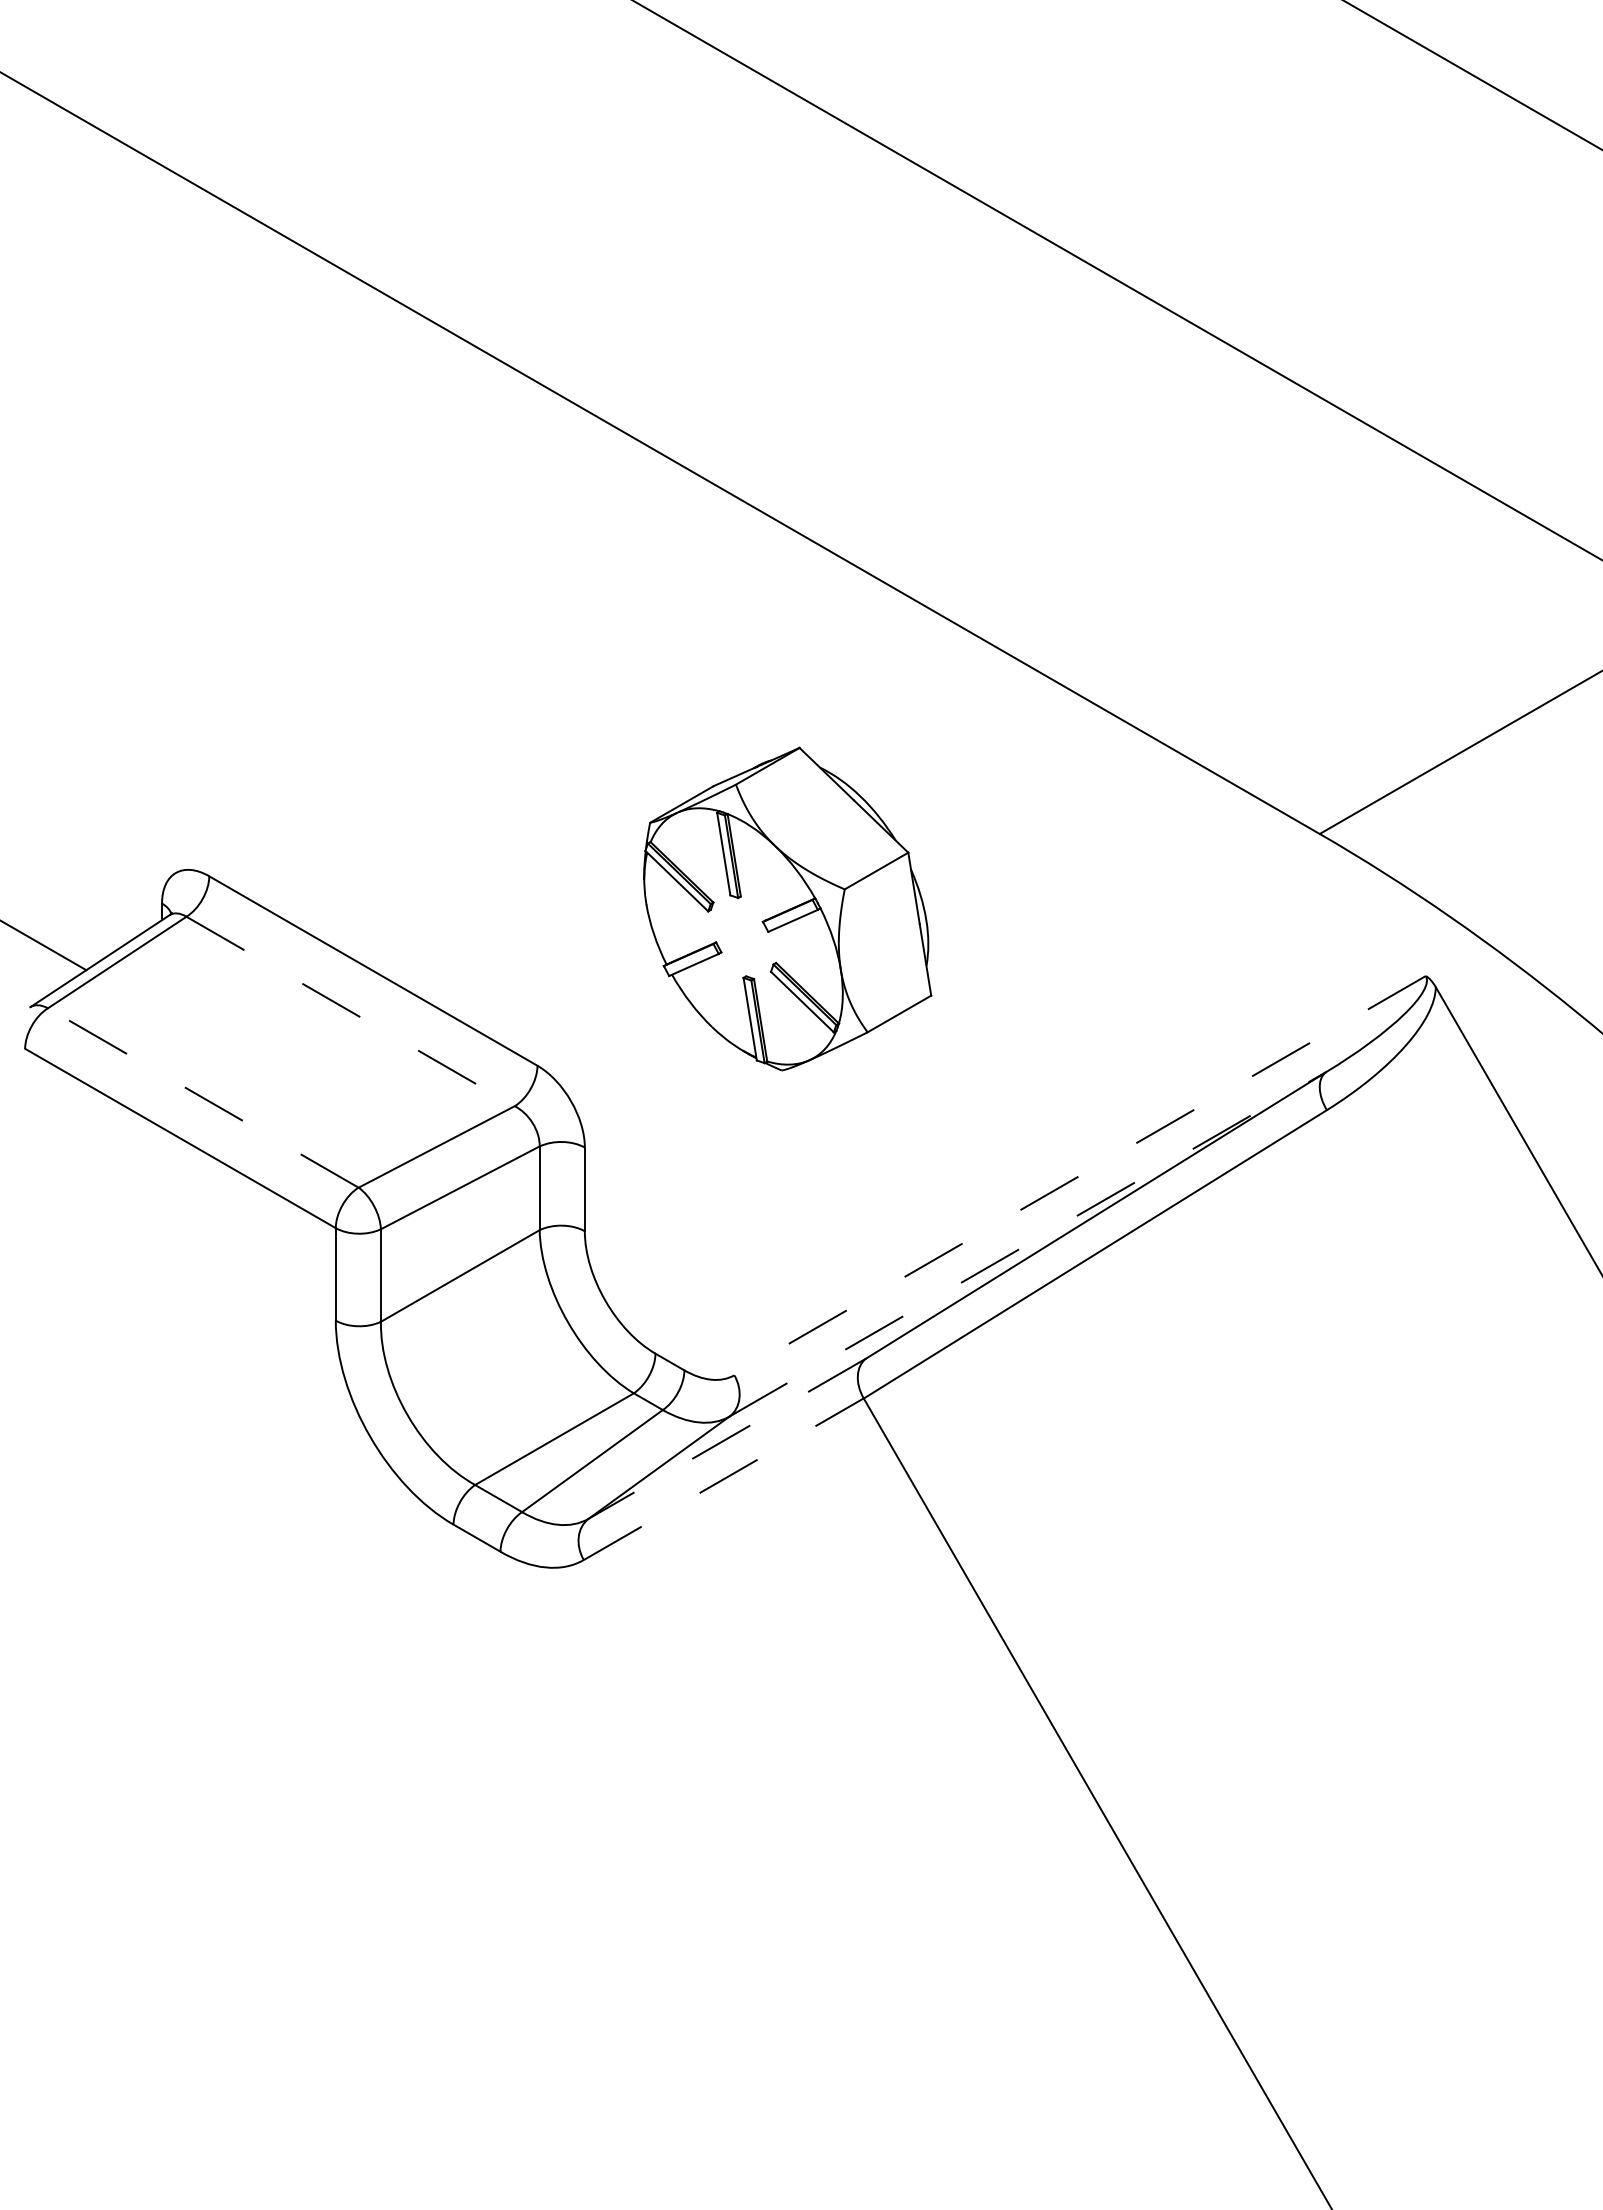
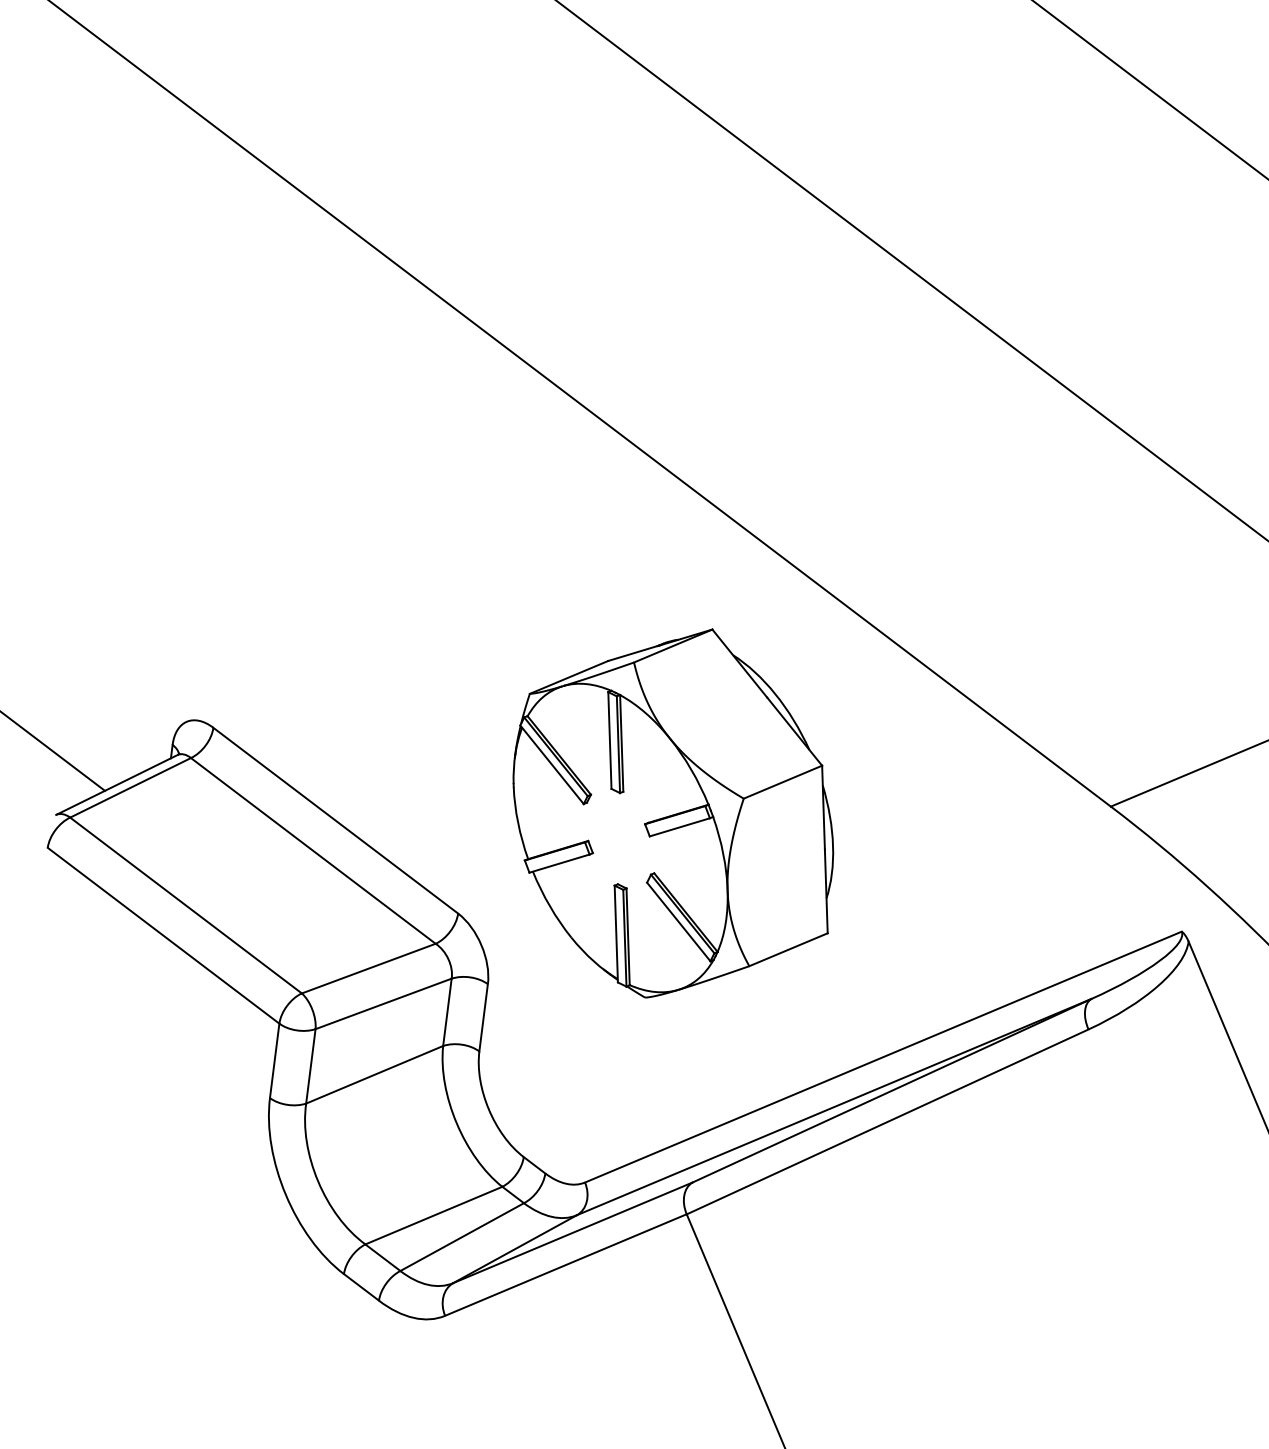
part: (787, 908) -> (675, 812), size x1.43
line: (351, 1011) -> (314, 851), dashed -> solid
line: (202, 1097) -> (185, 905), dashed -> solid
line: (1079, 1175) -> (882, 1056), dashed -> solid
line: (1027, 1244) -> (834, 1107), dashed -> solid
line: (726, 1438) -> (572, 1232), dashed -> solid
line: (723, 1479) -> (565, 1265), dashed -> solid

